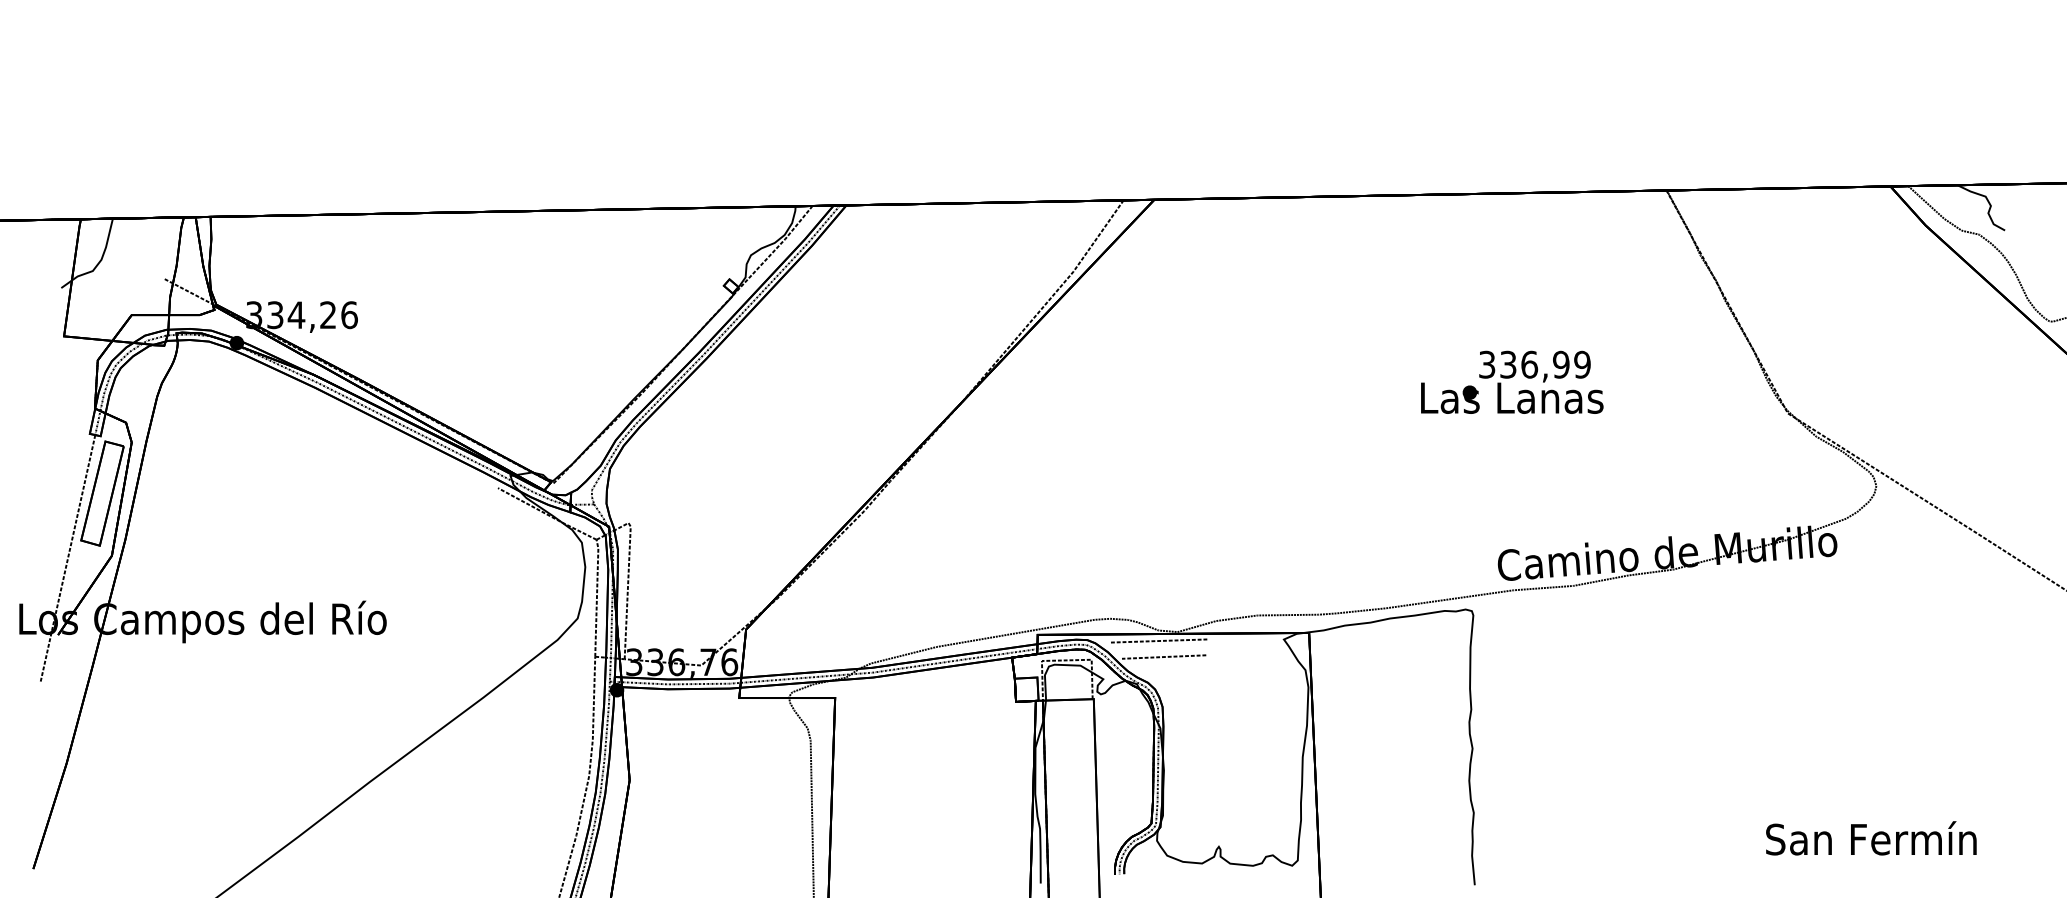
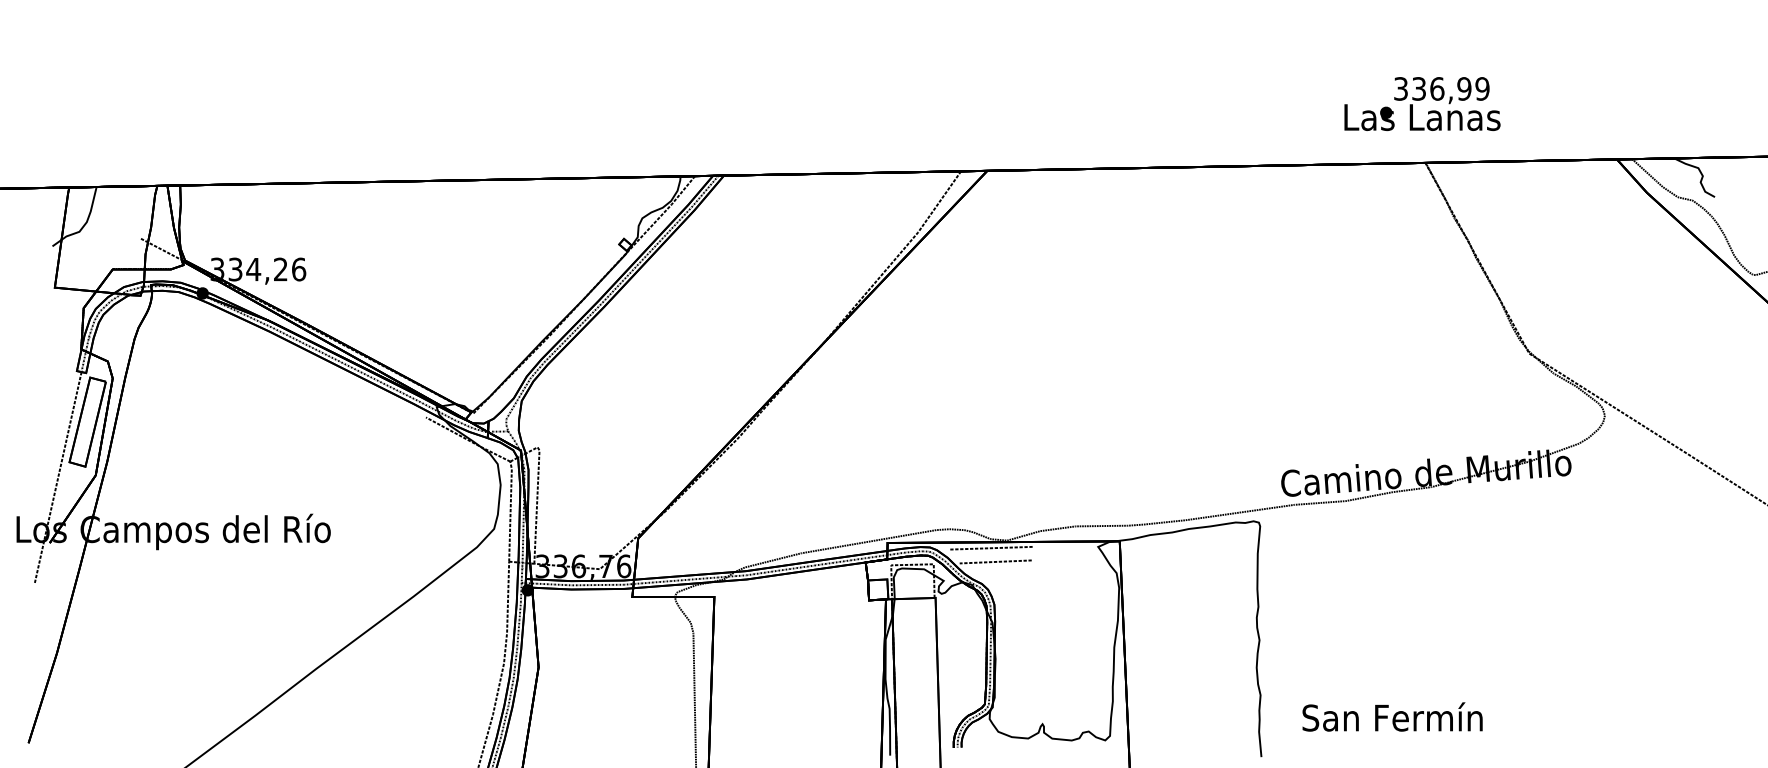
text: (1512, 381) -> (1422, 103), moved
text: (1871, 837) -> (1392, 716), moved

